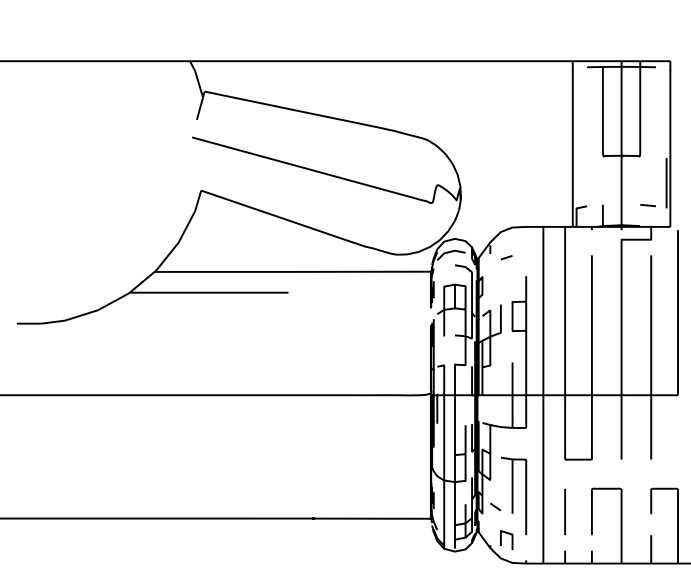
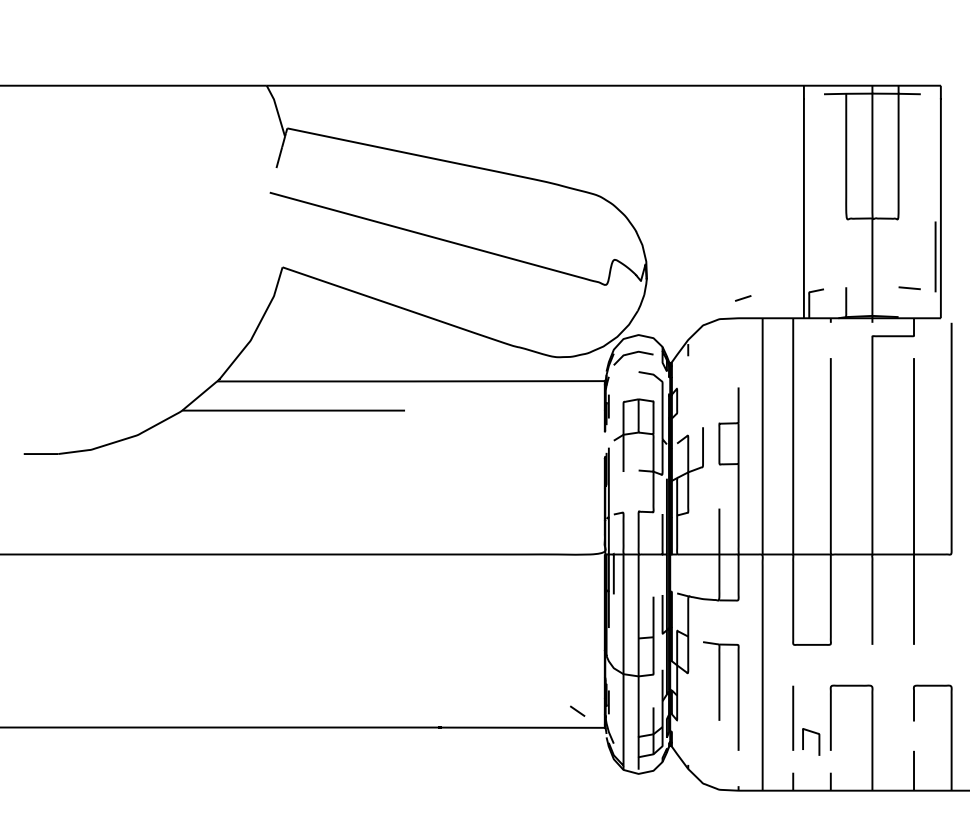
line: (506, 257) -> (743, 298), moved
line: (495, 506) -> (577, 710), moved
curve: (511, 539) -> (818, 741), moved

